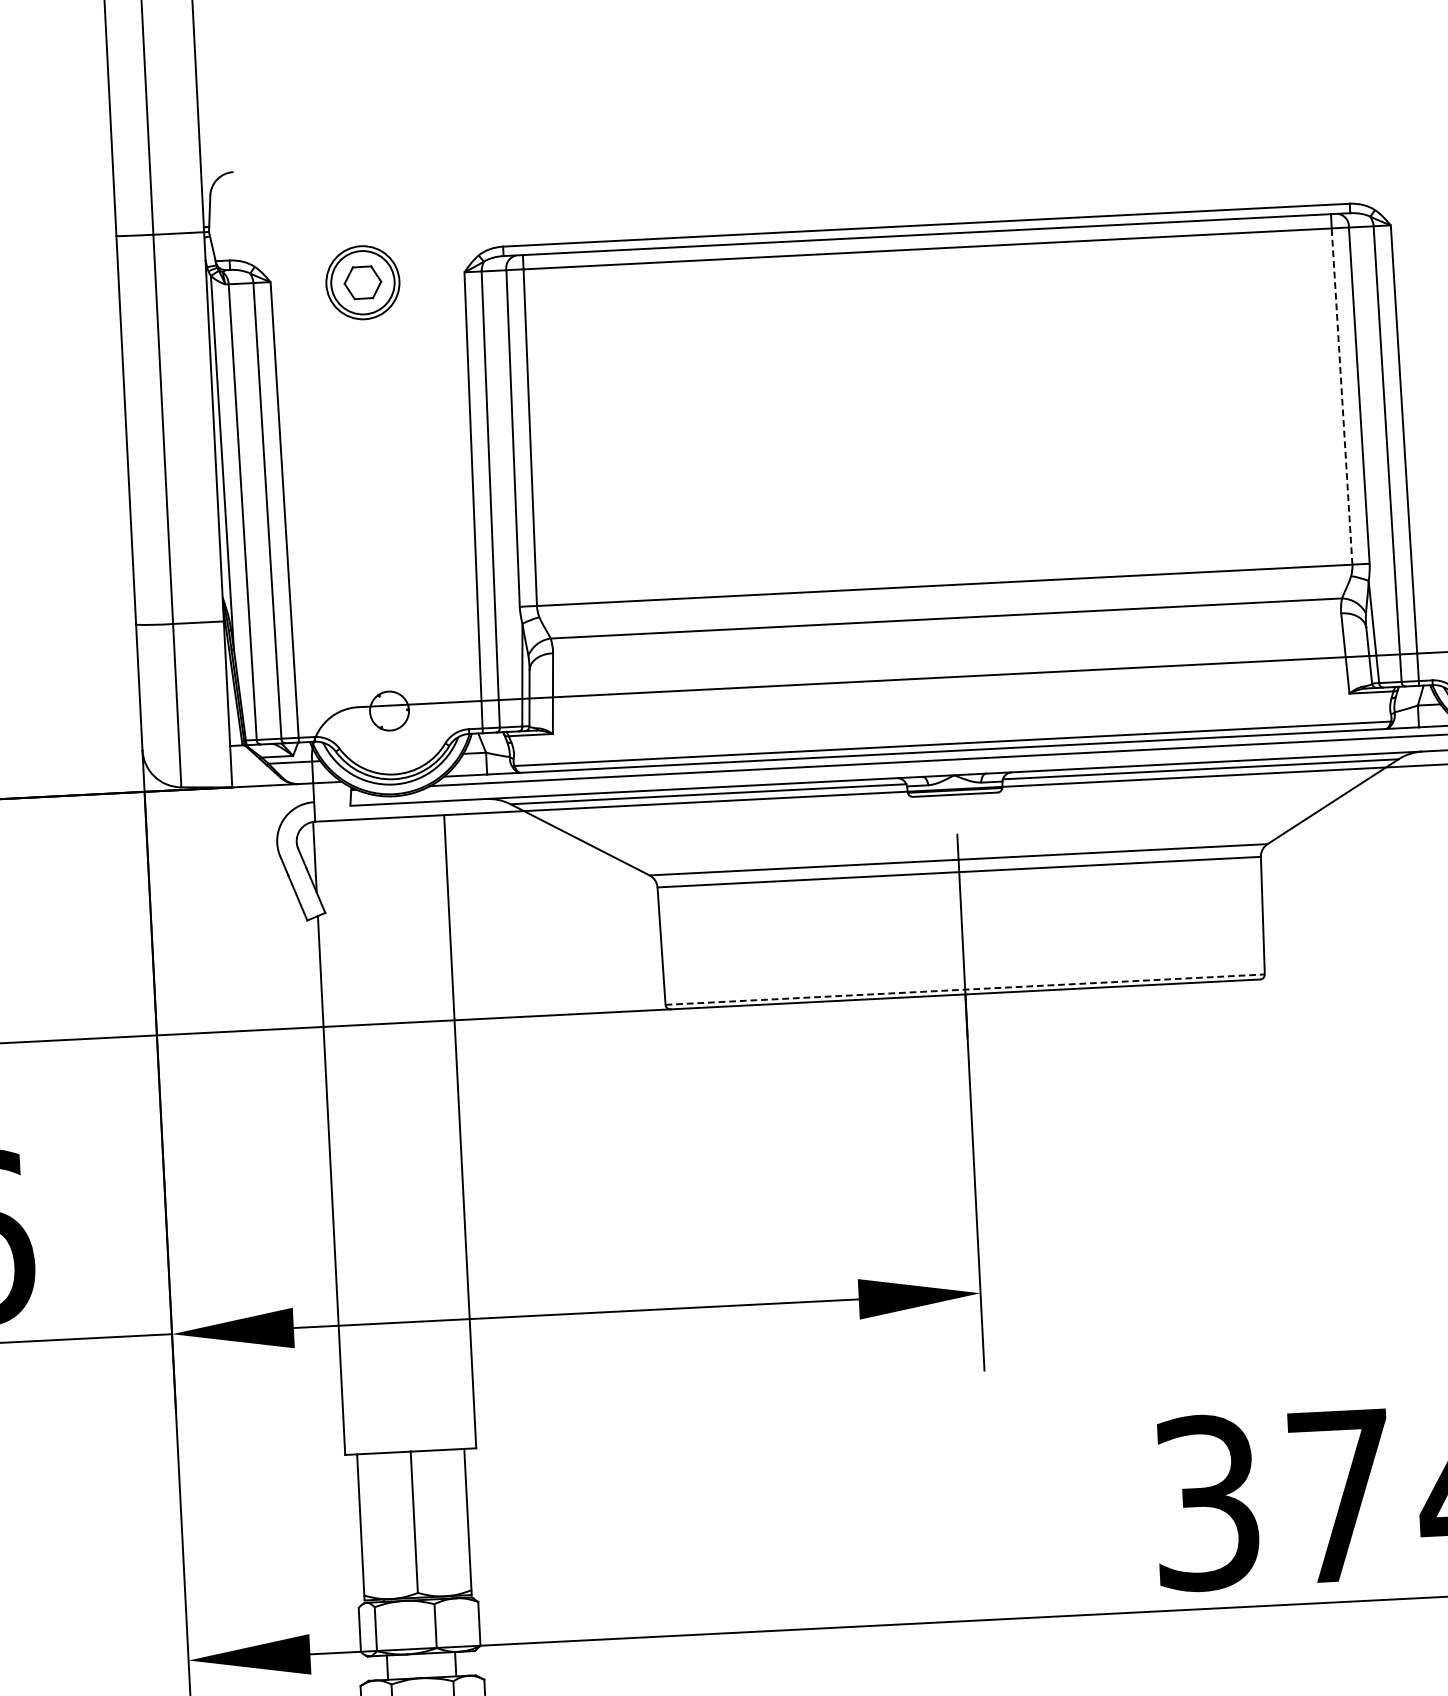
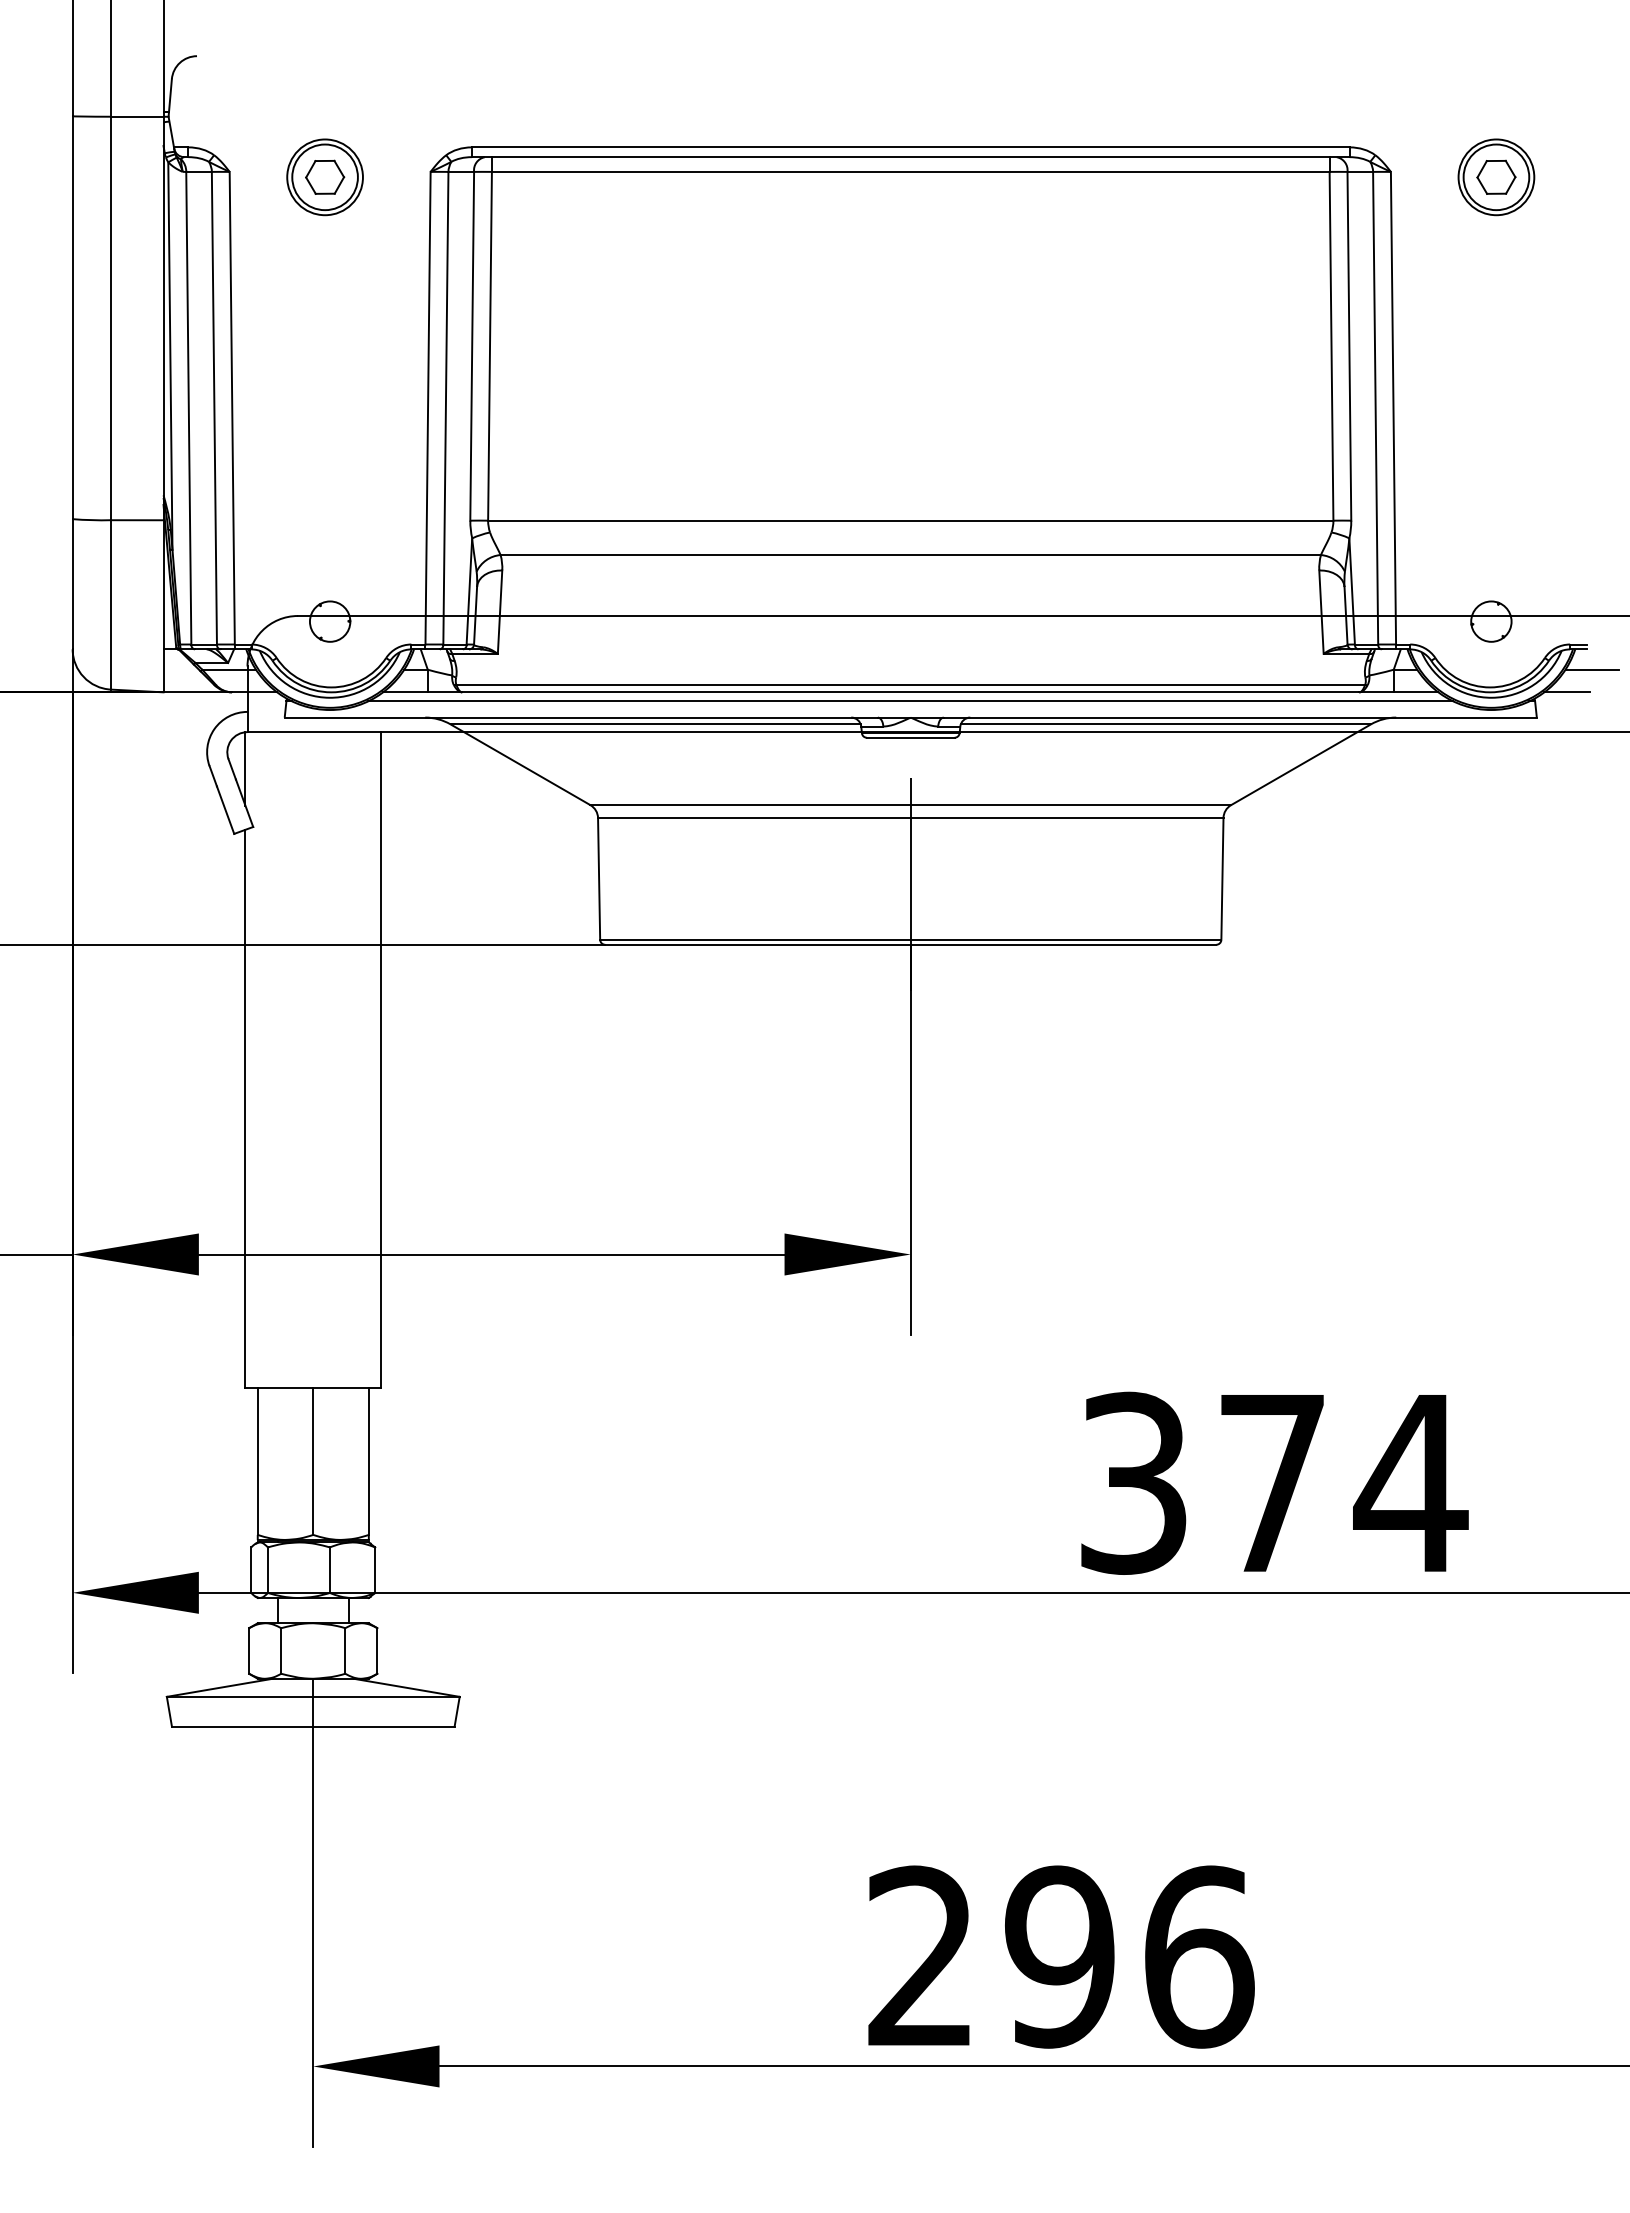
line: (1341, 395) -> (1331, 345), dashed -> solid
line: (964, 989) -> (910, 939), dashed -> solid

